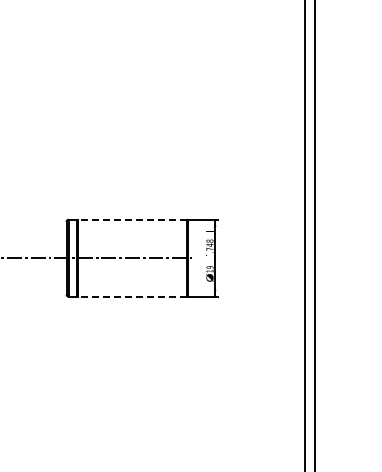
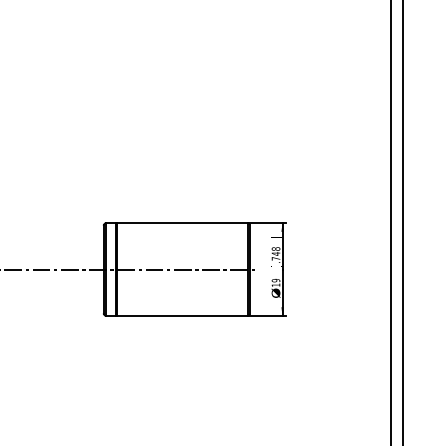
line: (132, 219) -> (182, 223), dashed -> solid
line: (132, 296) -> (182, 315), dashed -> solid

